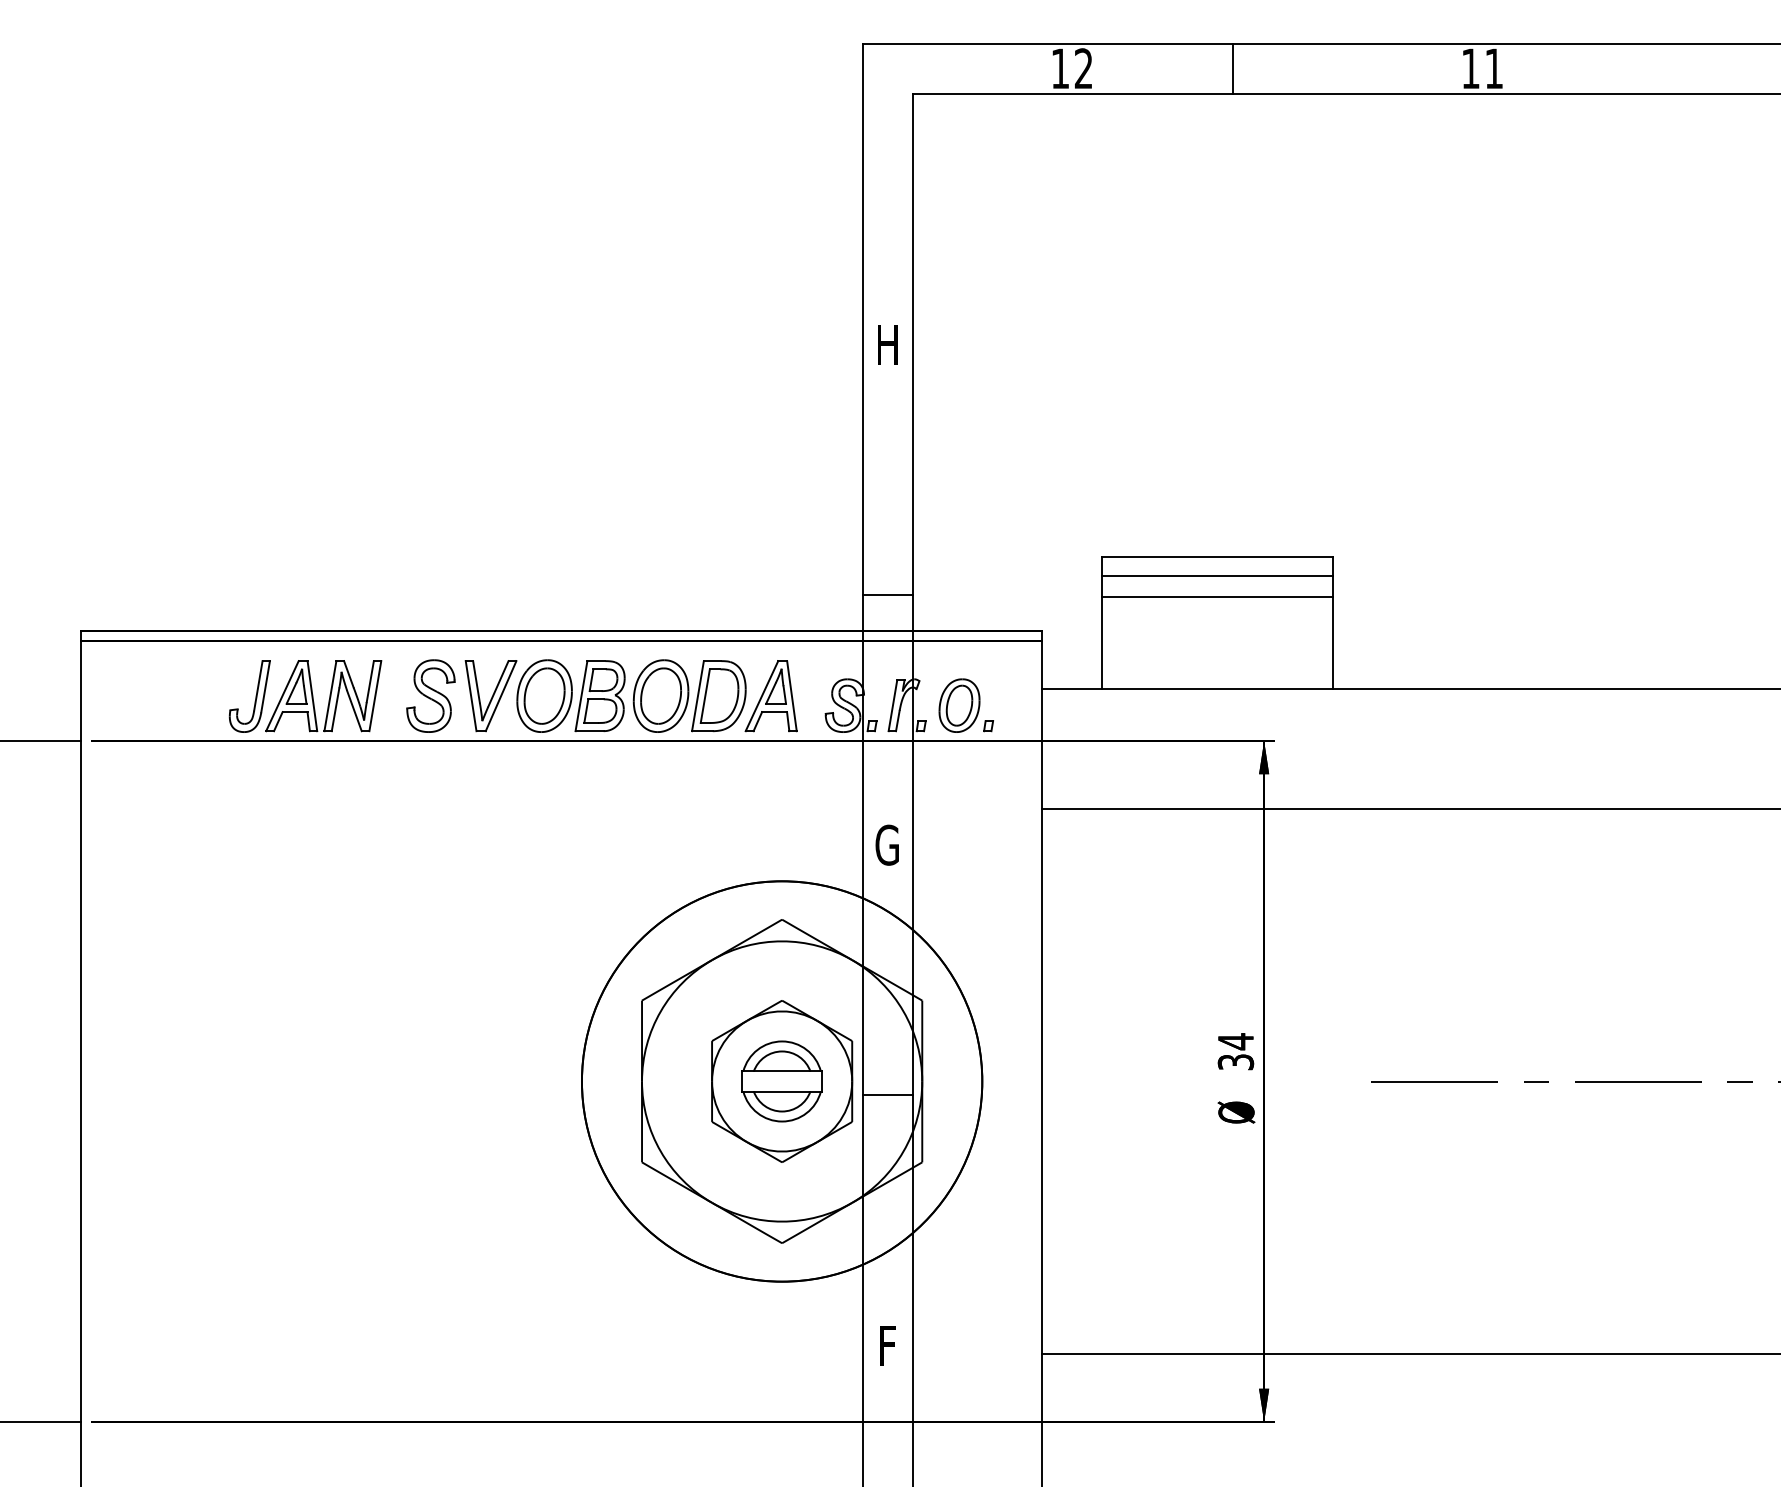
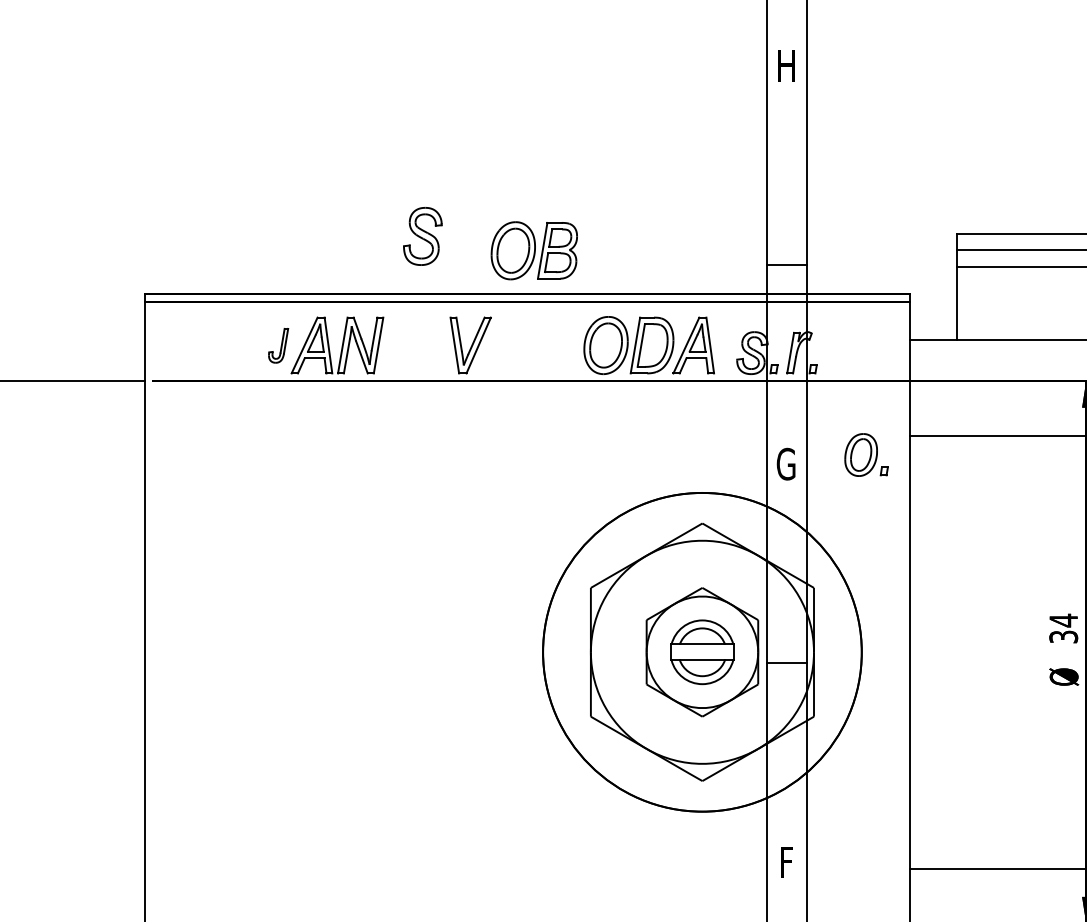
part: (430, 695) -> (422, 235), moved
part: (570, 695) -> (533, 250), moved
part: (249, 696) -> (278, 345), size x0.6
part: (966, 705) -> (866, 454), moved

